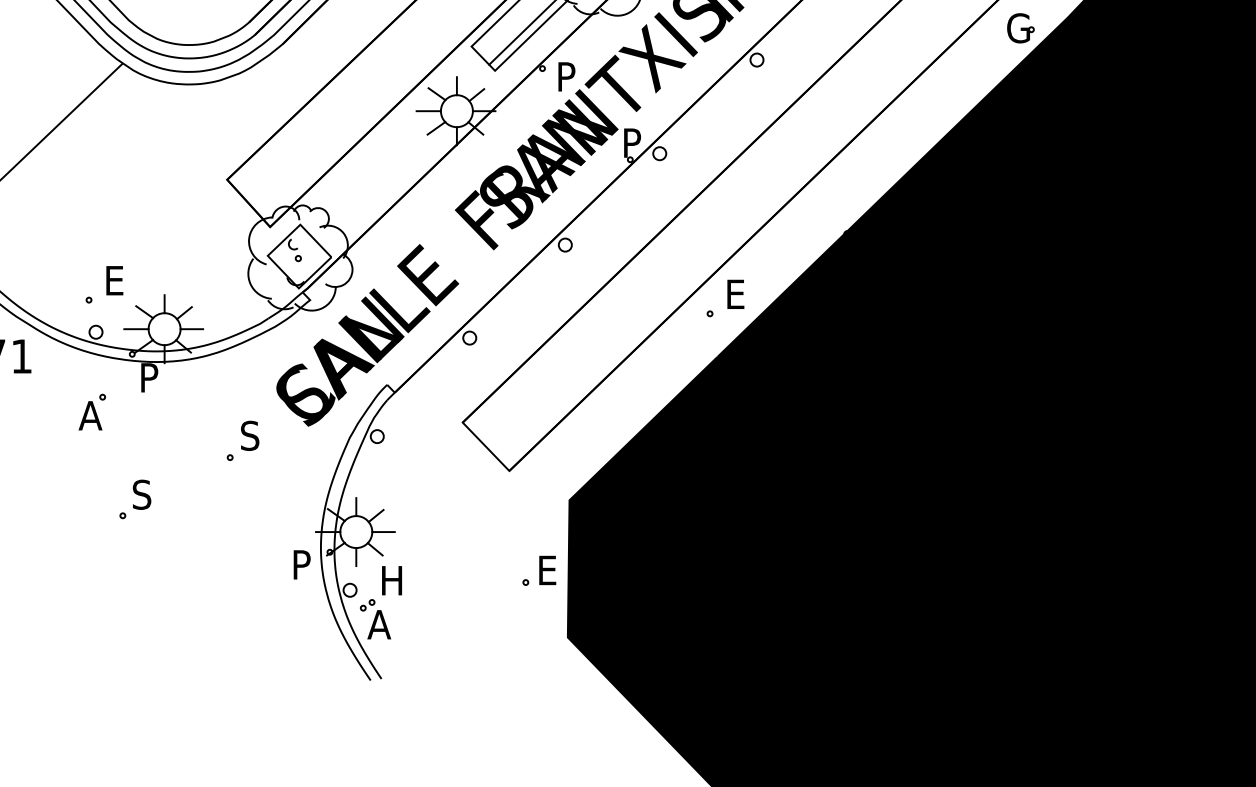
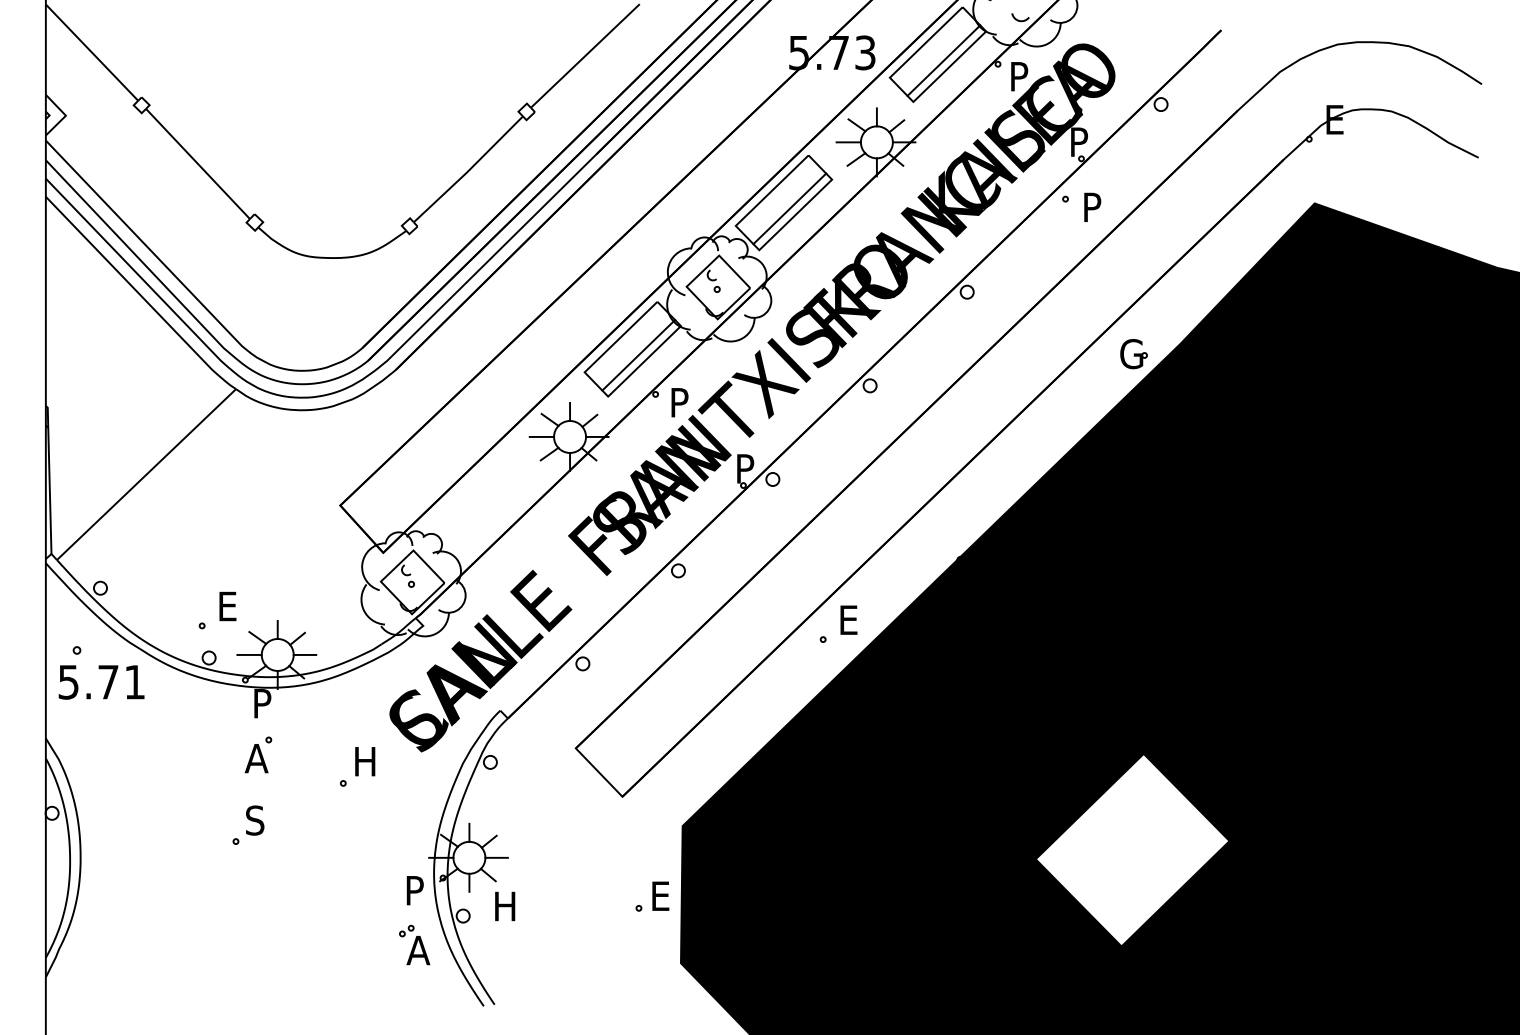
part: (92, 411) -> (258, 754), moved
text: (251, 435) -> (364, 761), S -> H
fill: (1019, 523) -> (1132, 849), removed
part: (375, 618) -> (414, 944), moved

